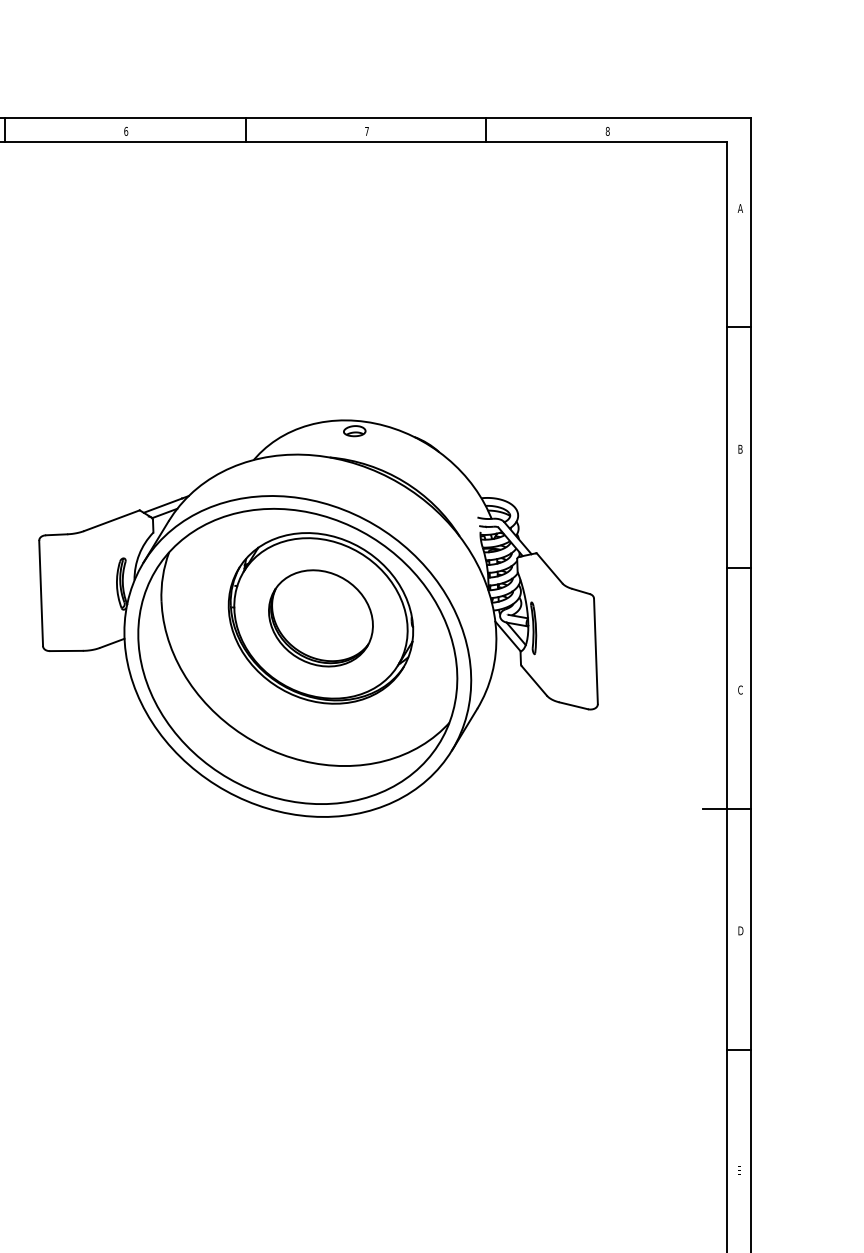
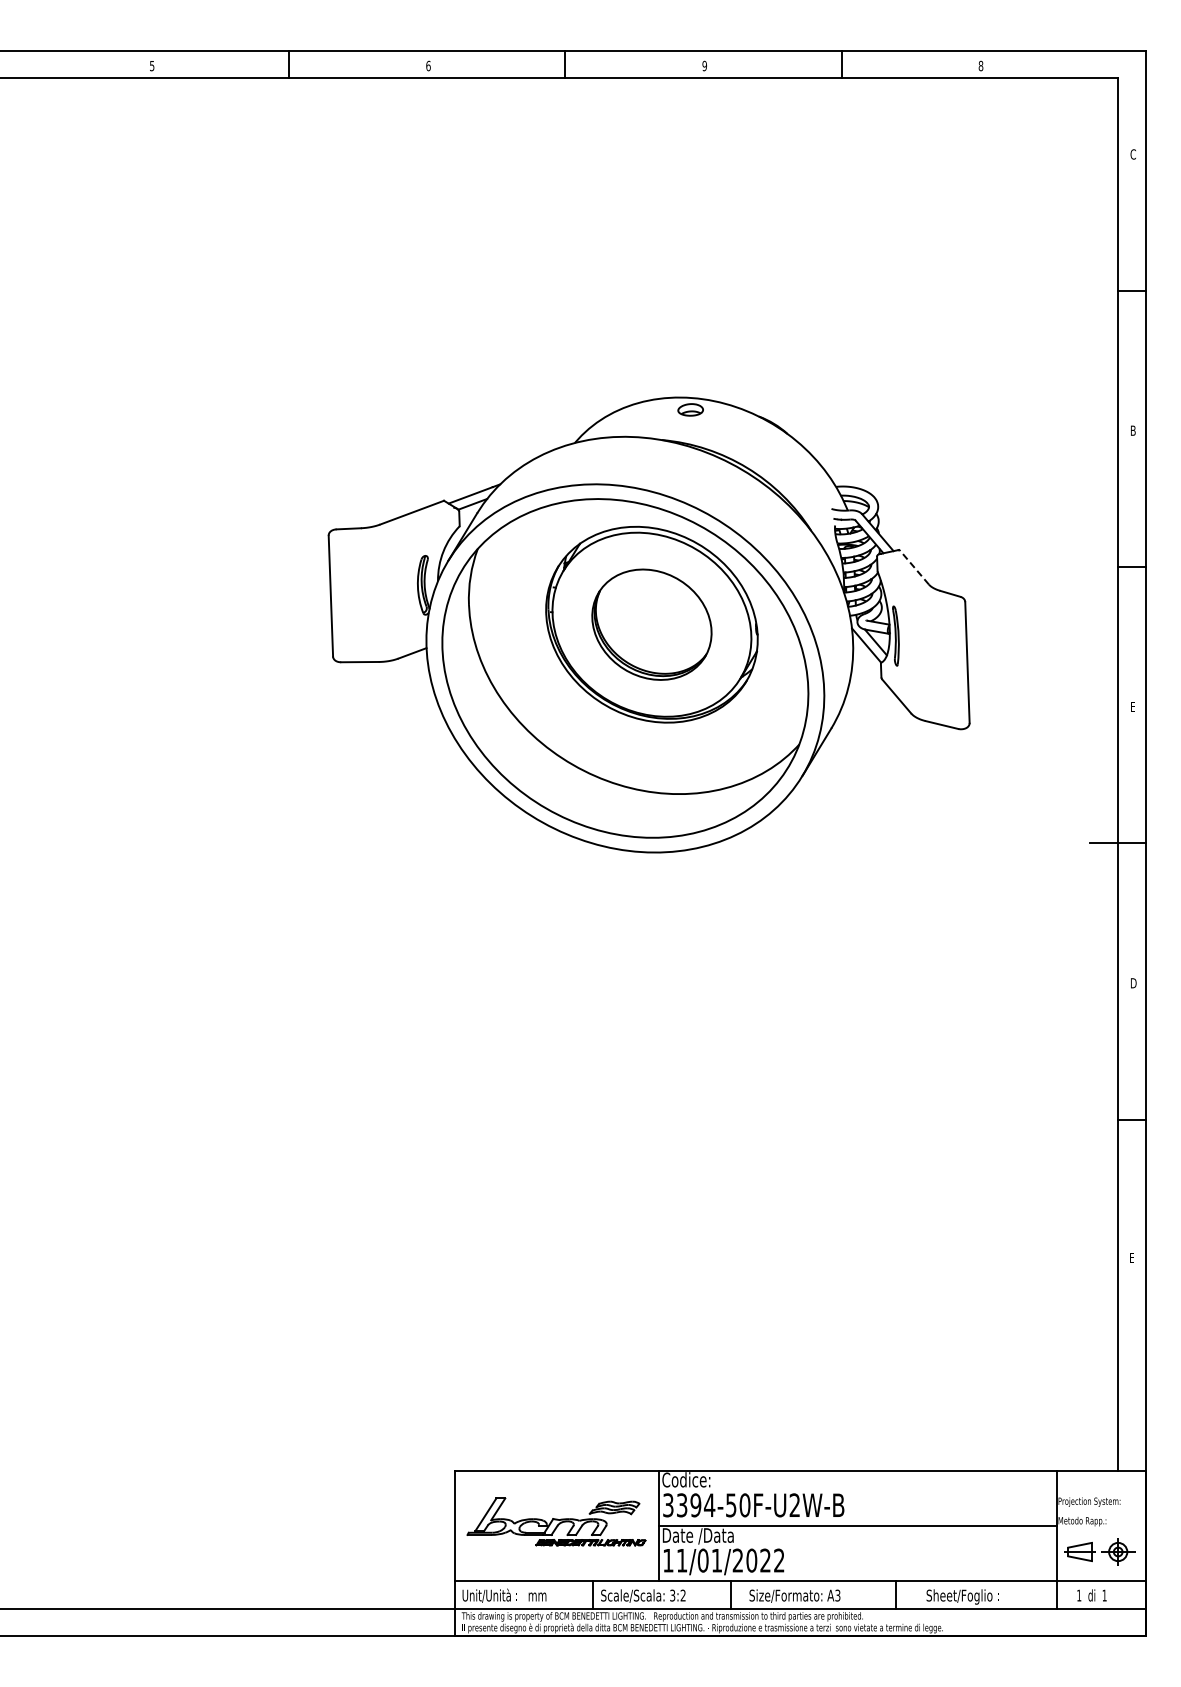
text: (366, 130) -> (704, 65), 7 -> 9
text: (740, 208) -> (1133, 154), A -> C
line: (549, 568) -> (914, 567), solid -> dashed
text: (739, 689) -> (1132, 706), C -> E

